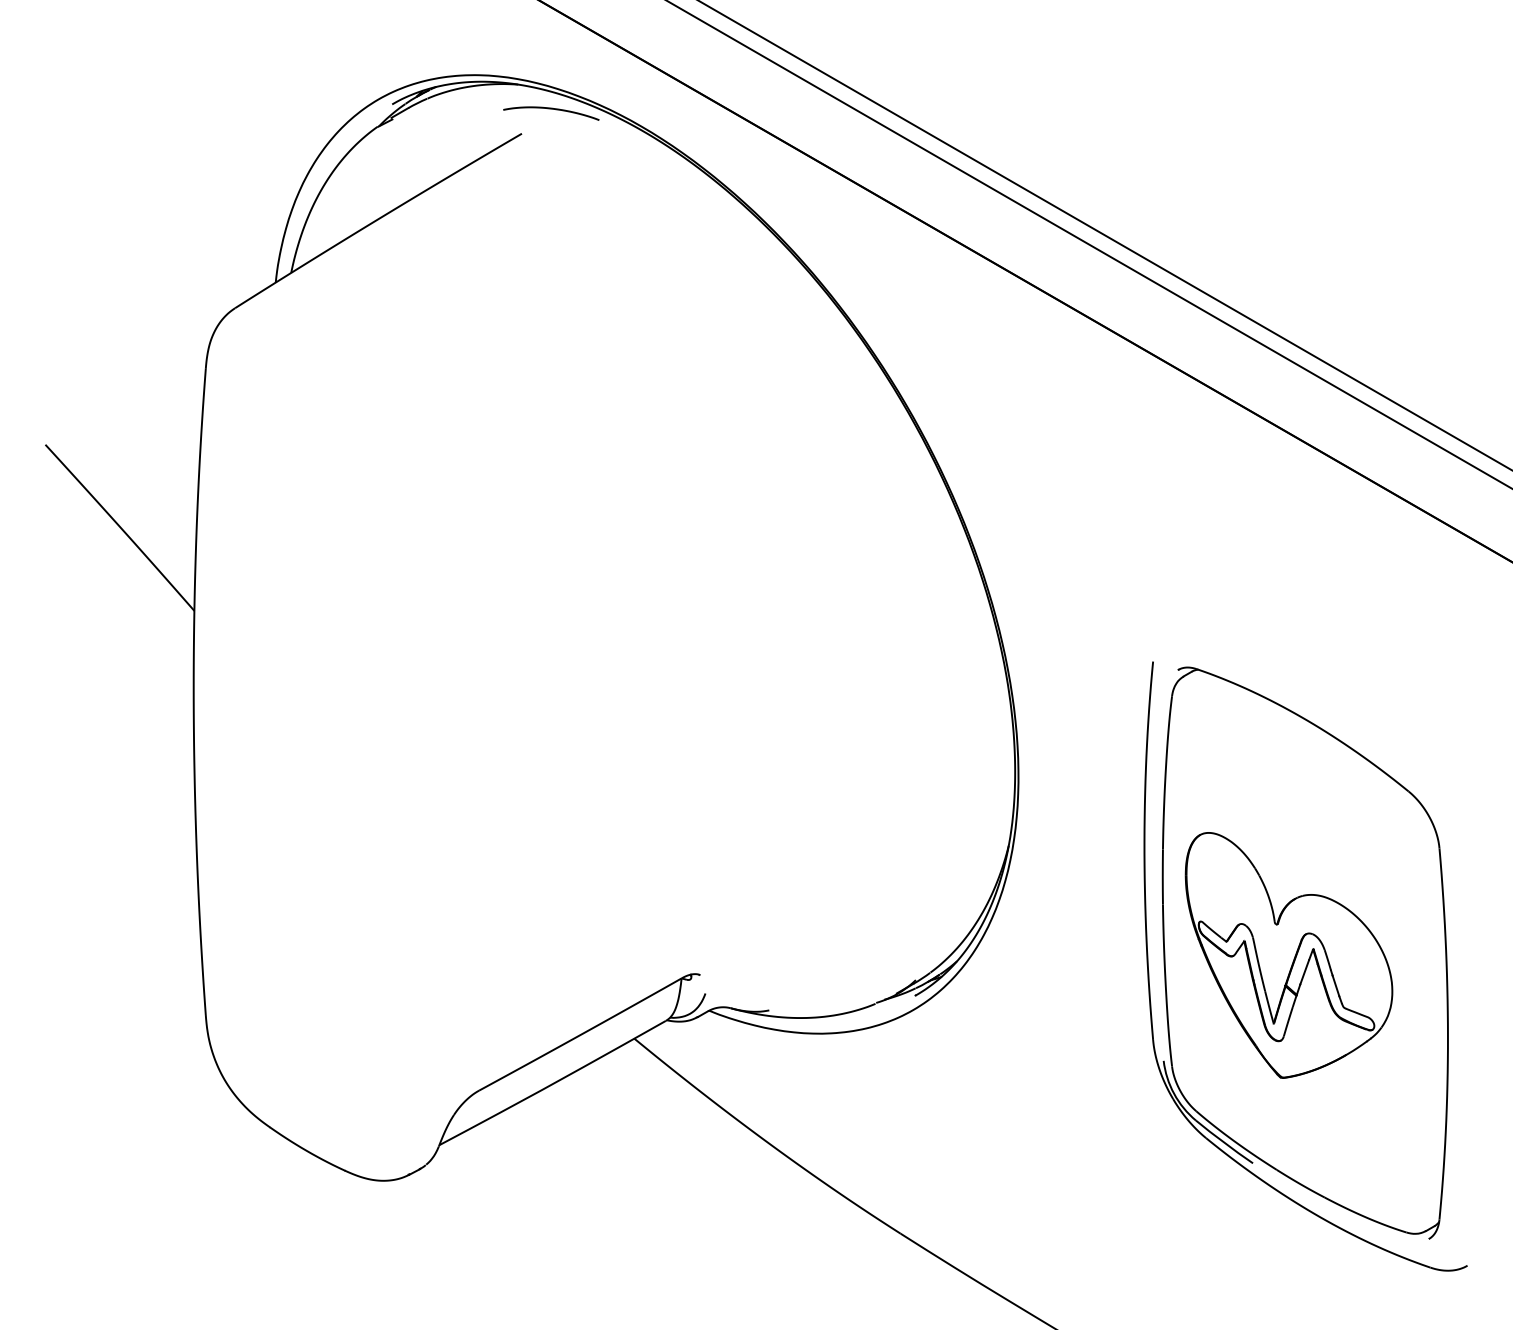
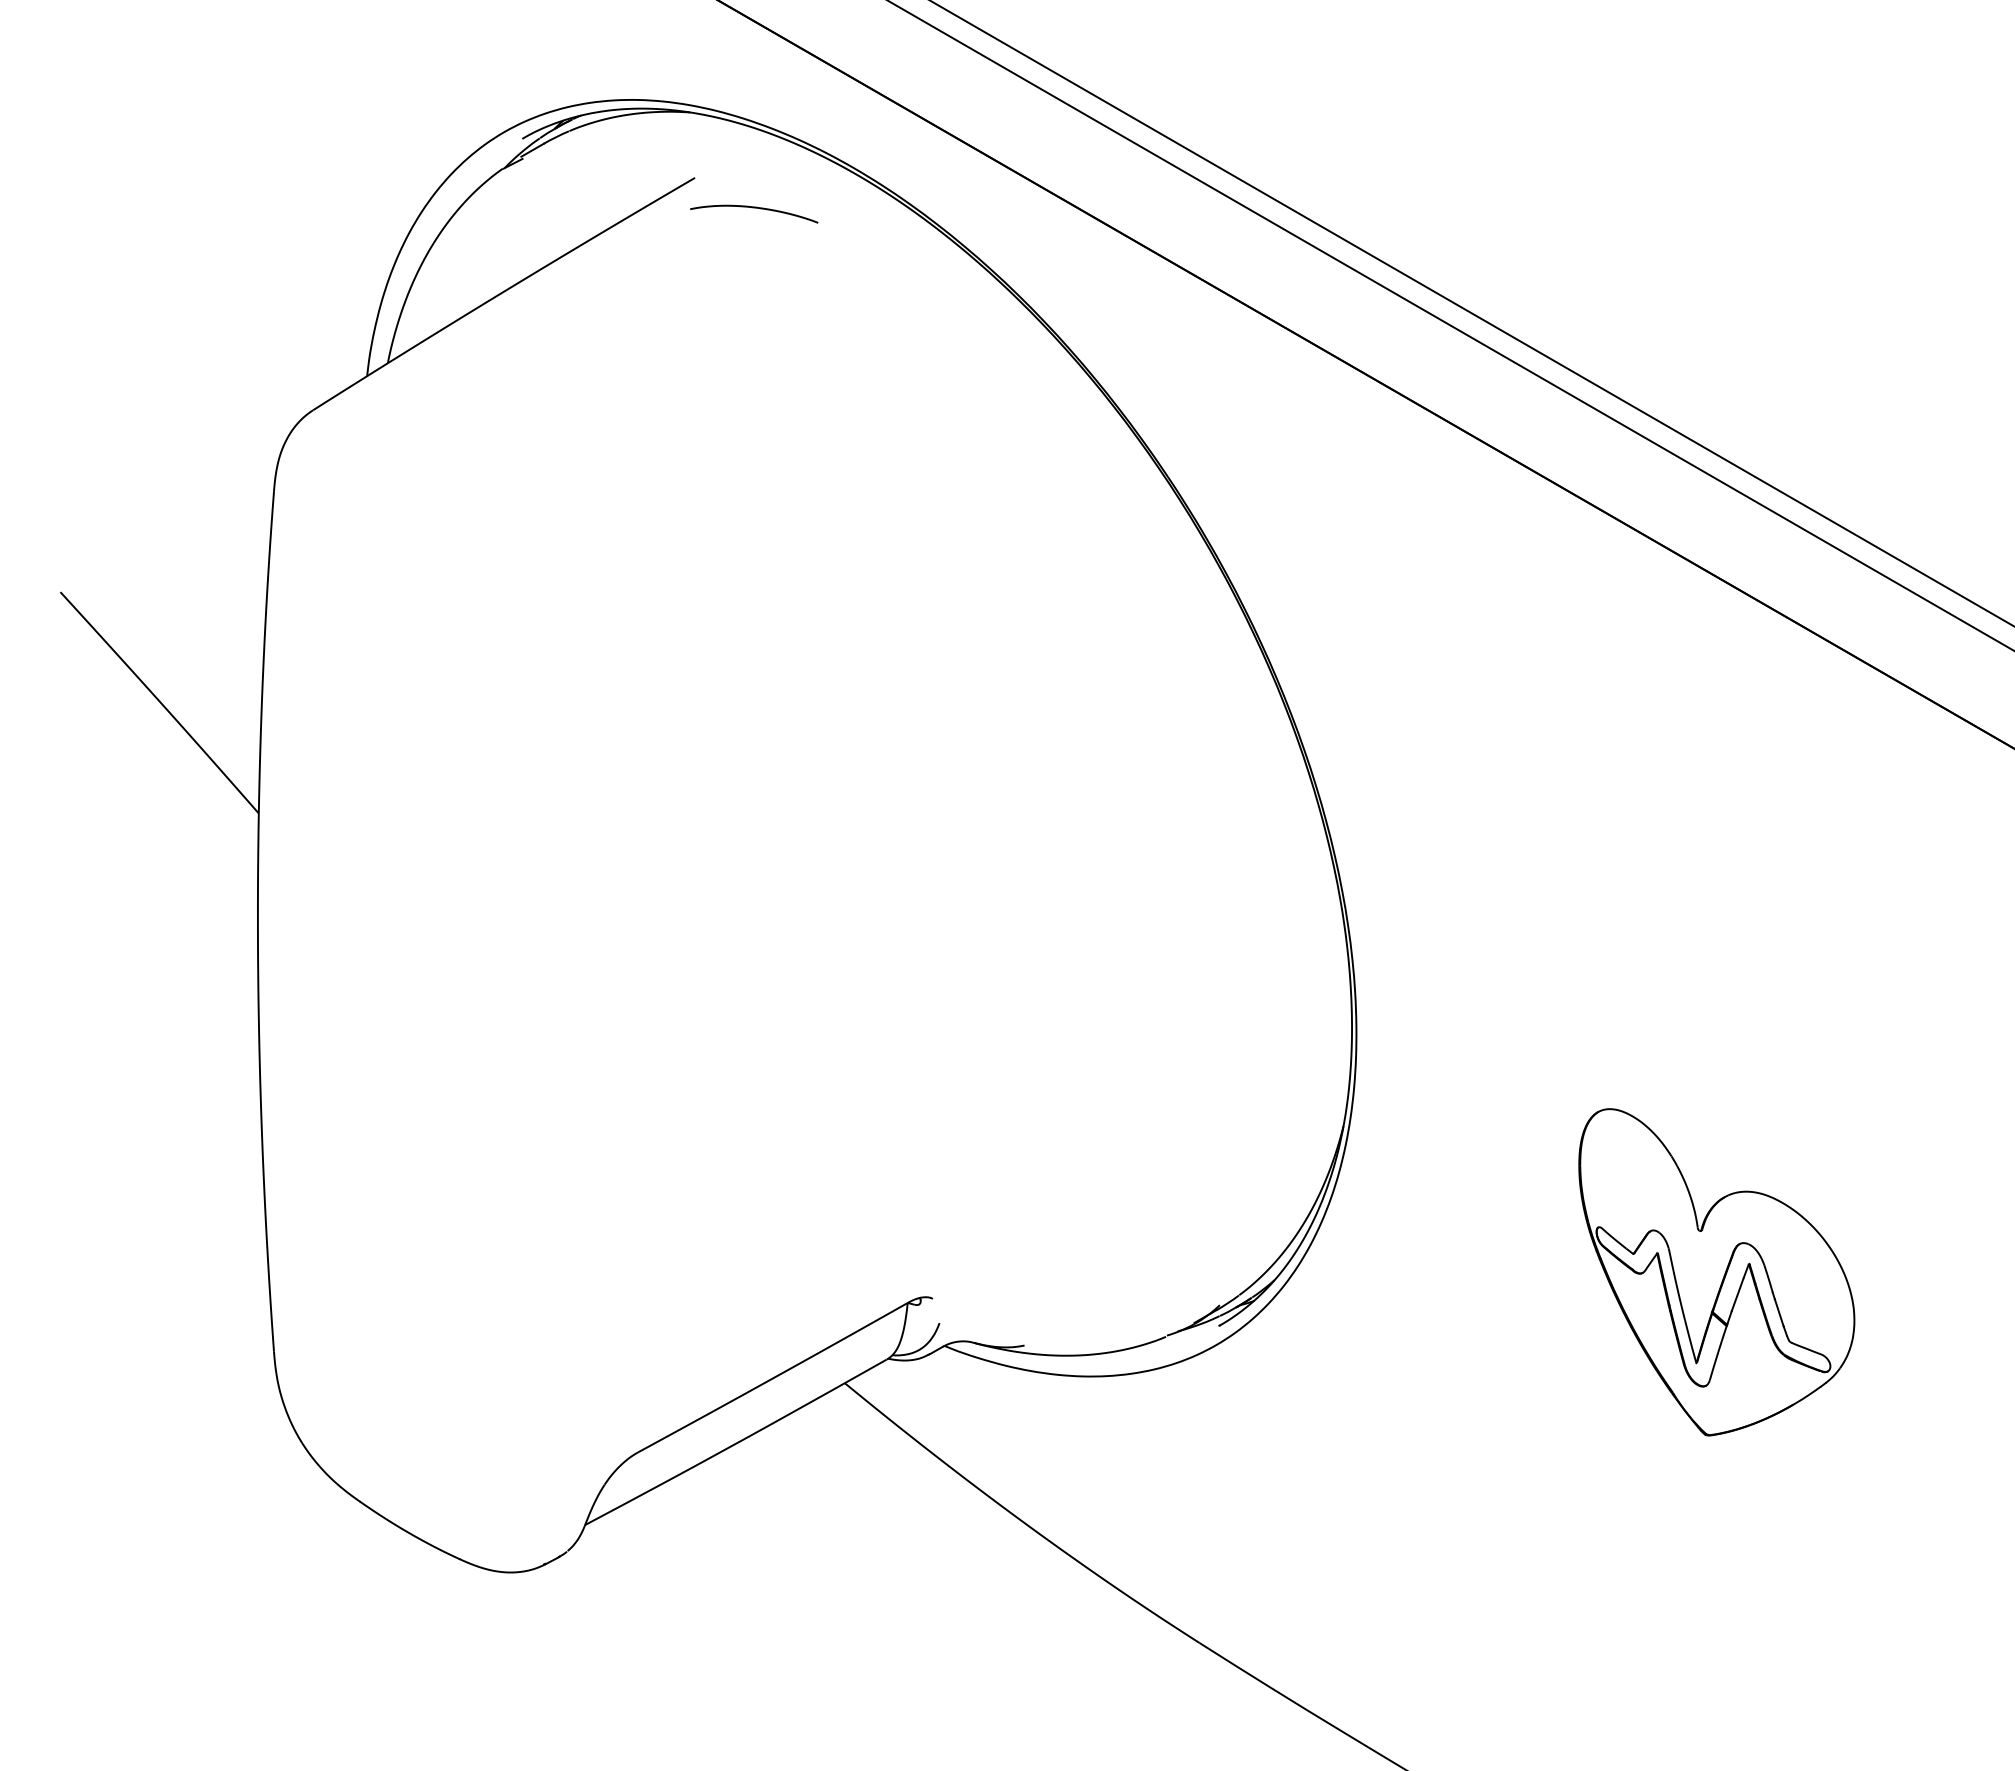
curve: (551, 109) -> (754, 208), moved
part: (1305, 966) -> (1738, 1287), removed

